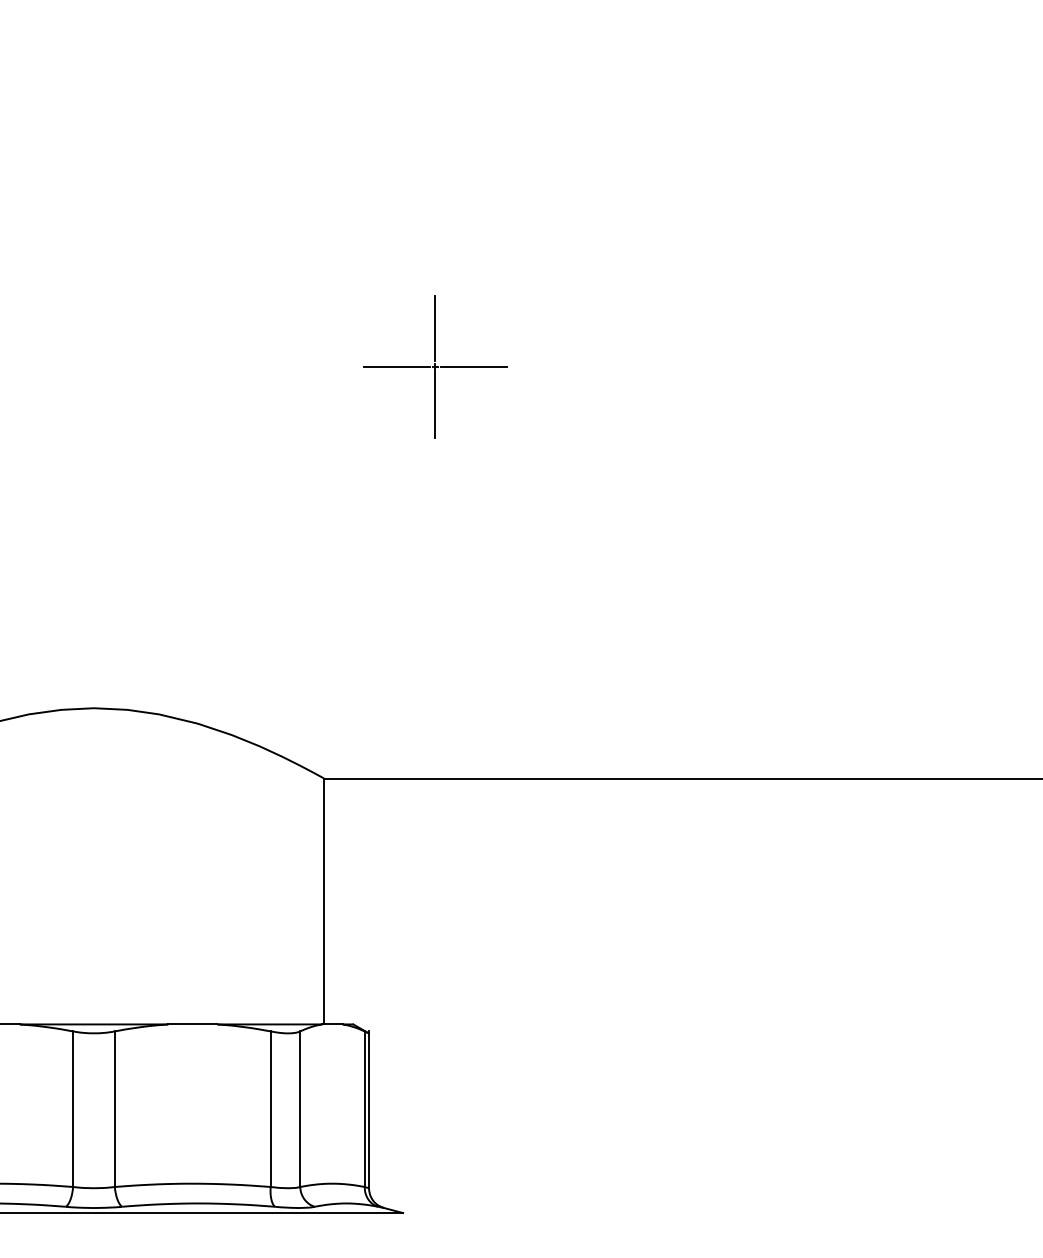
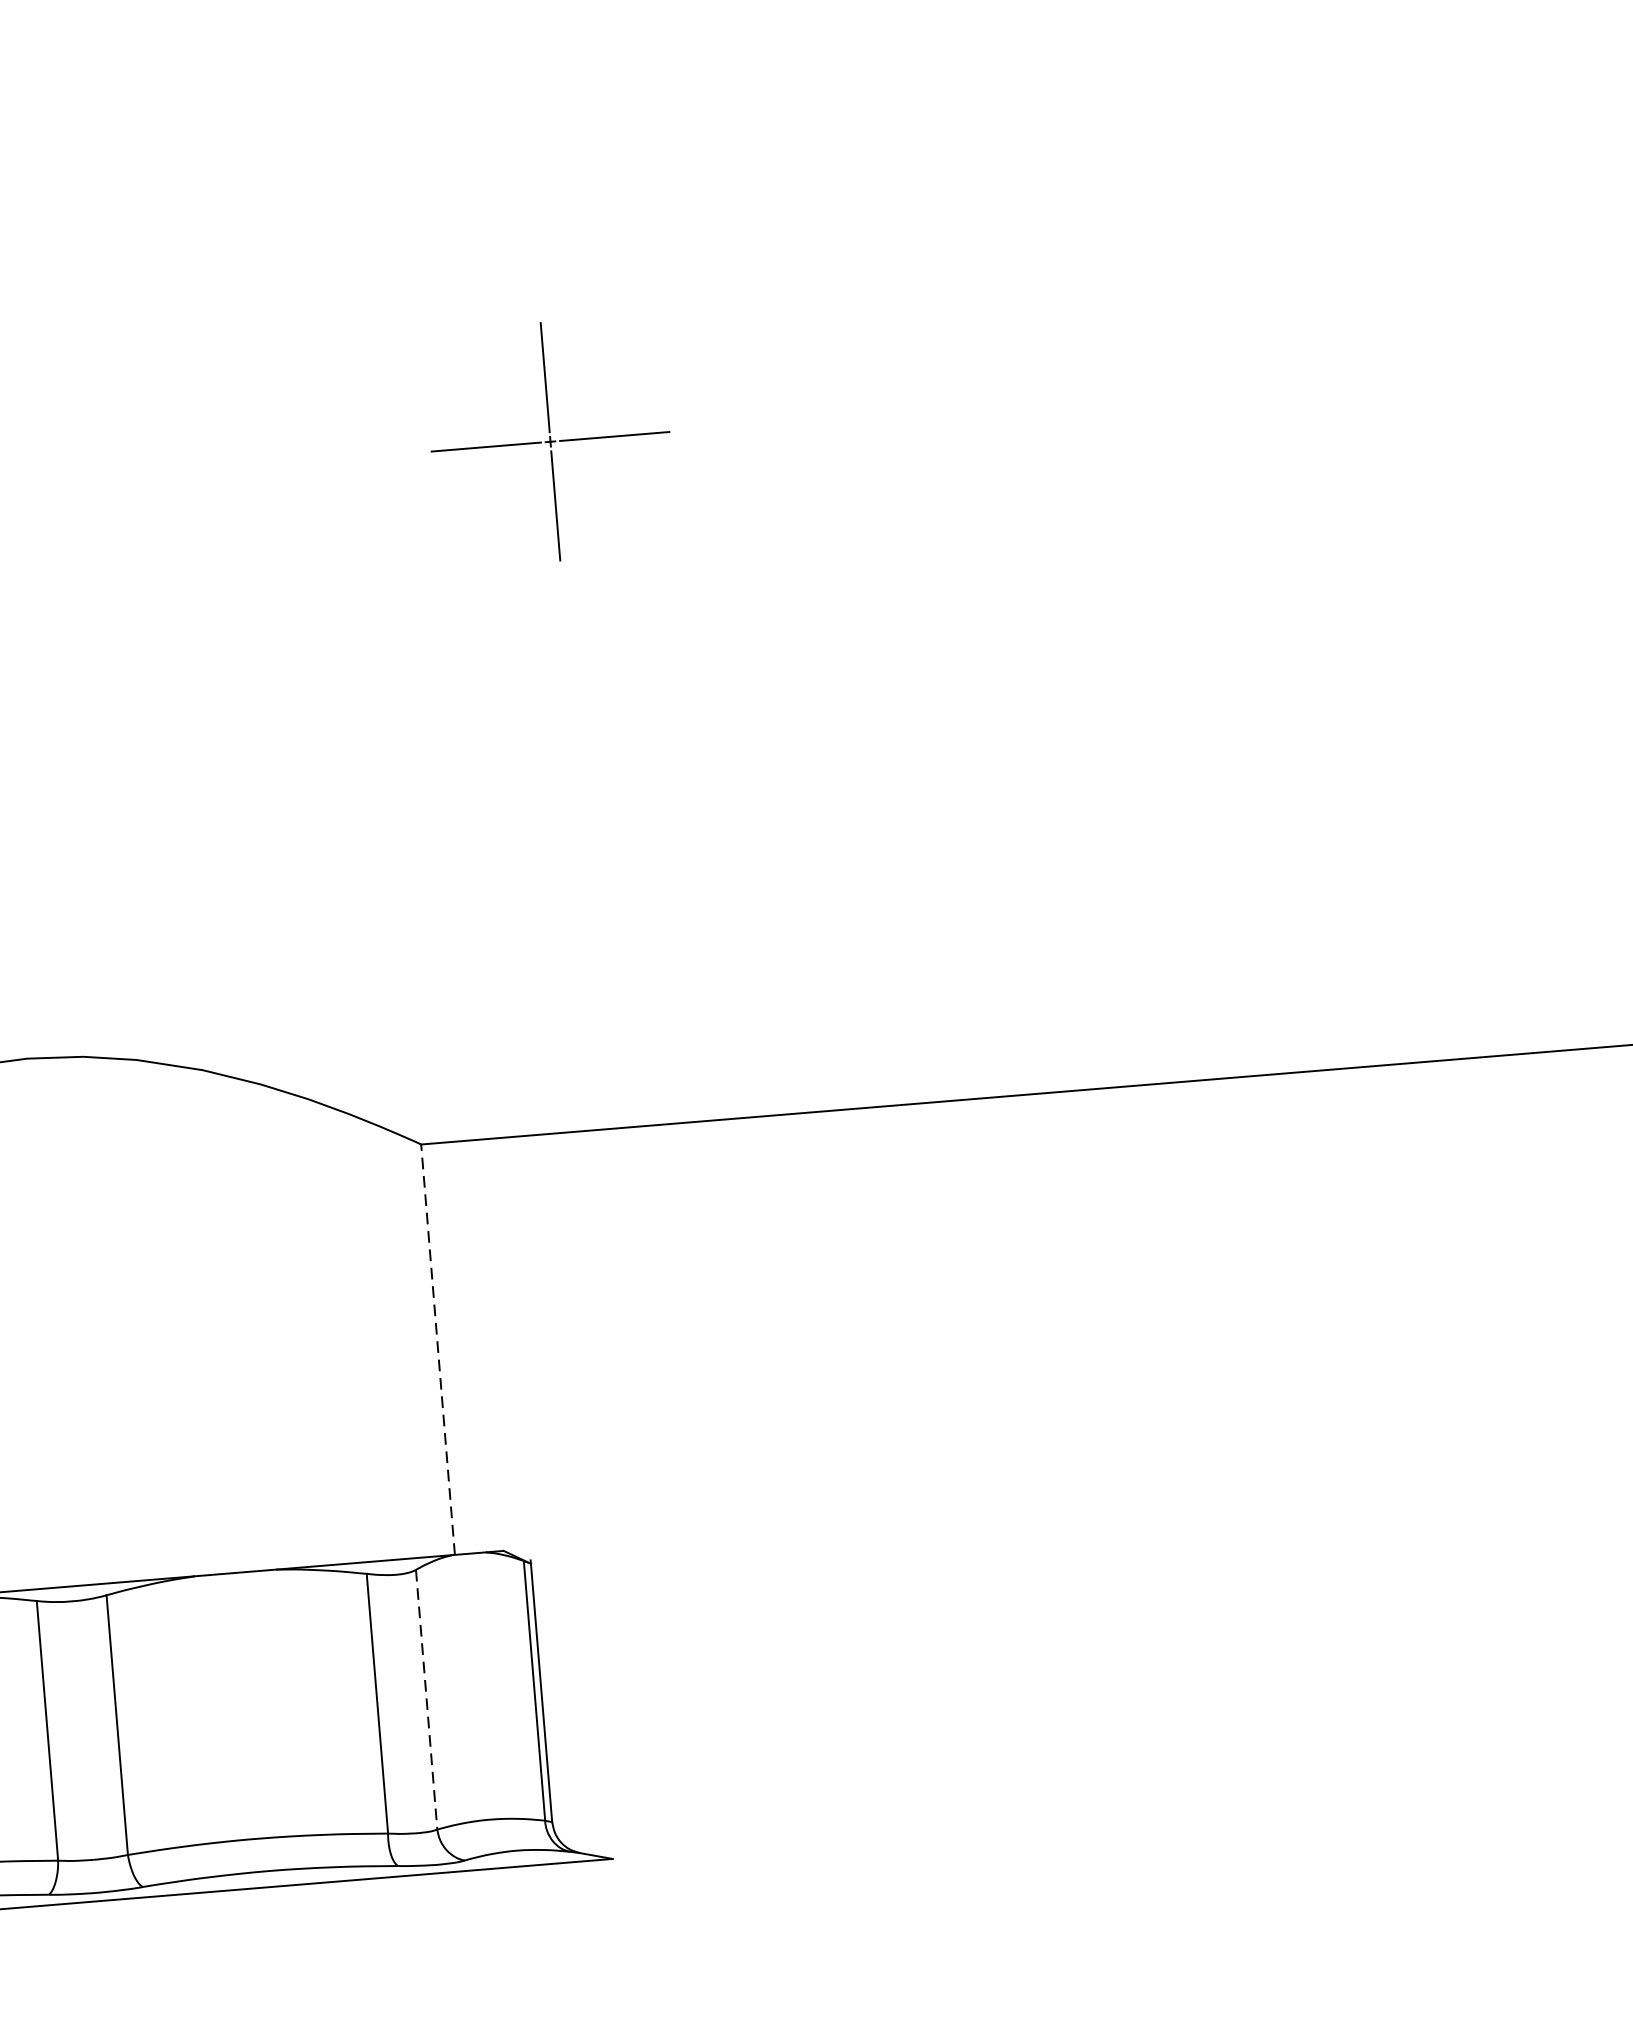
line: (324, 901) -> (438, 1349), solid -> dashed
line: (300, 1109) -> (427, 1700), solid -> dashed

